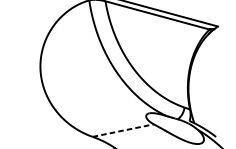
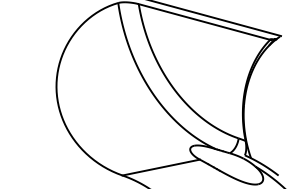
line: (123, 130) -> (161, 167), dashed -> solid

